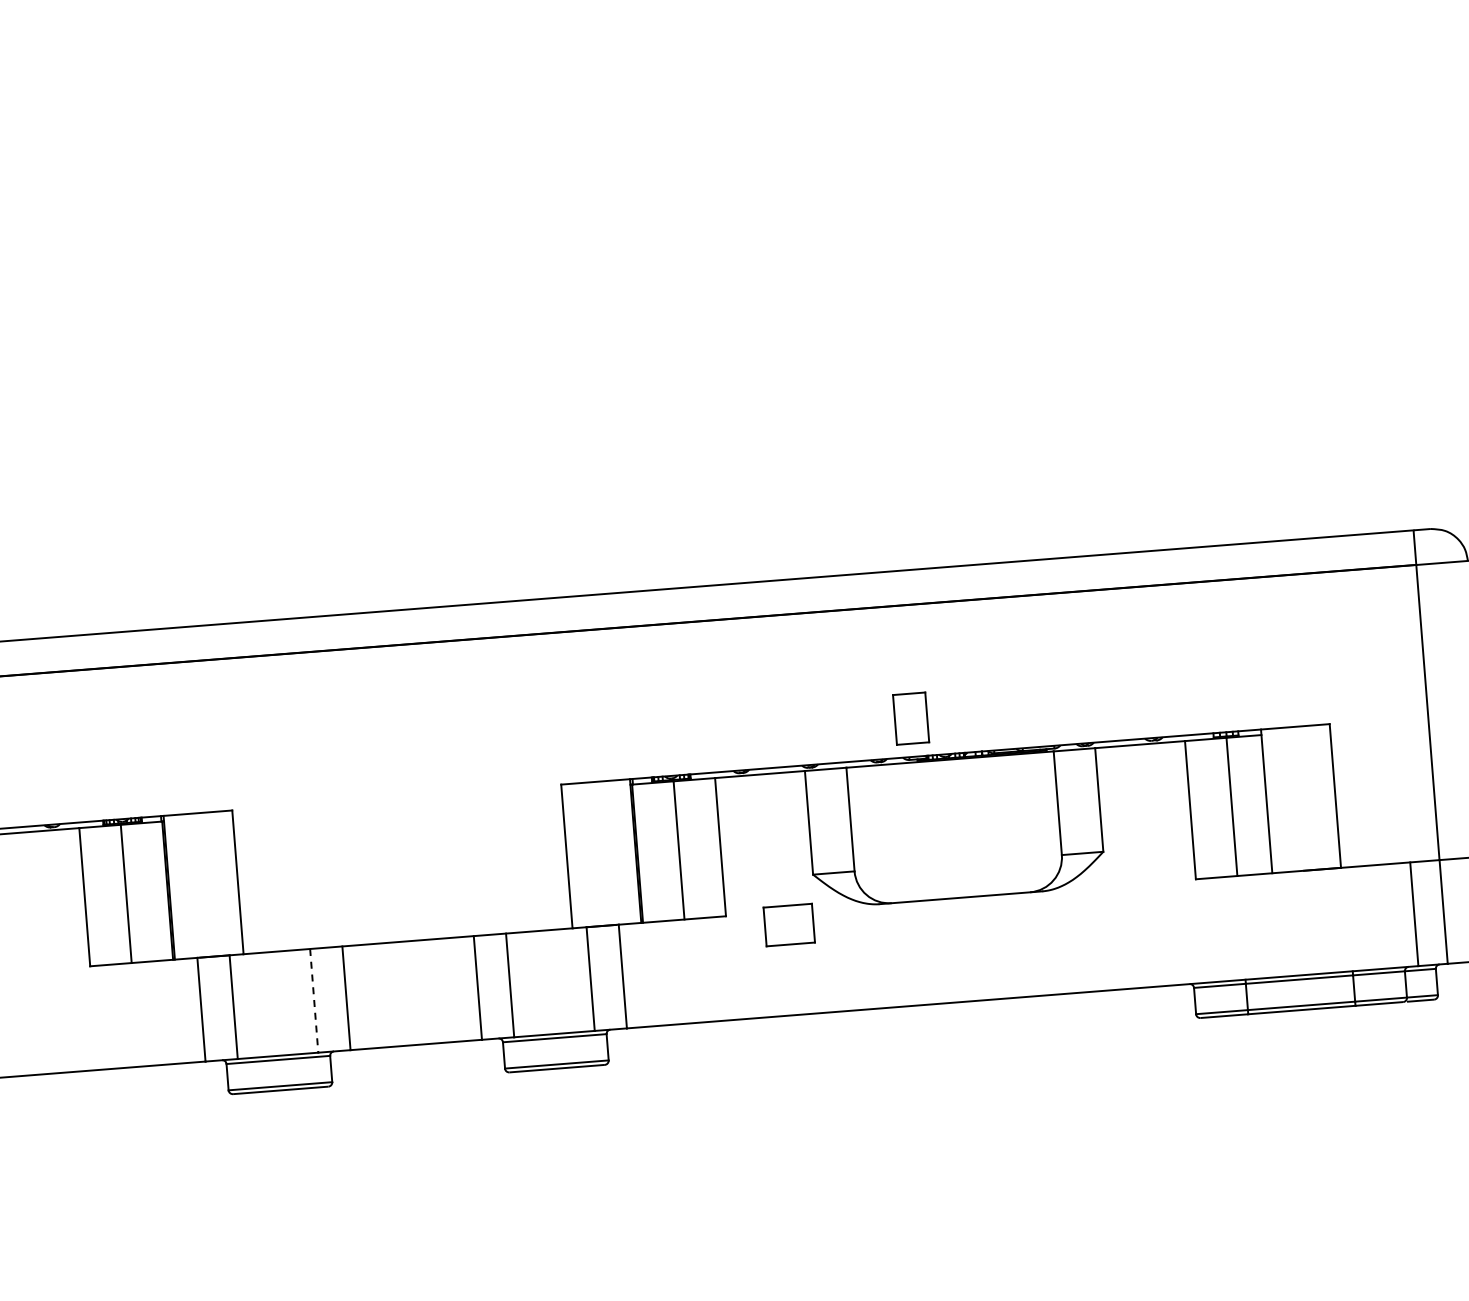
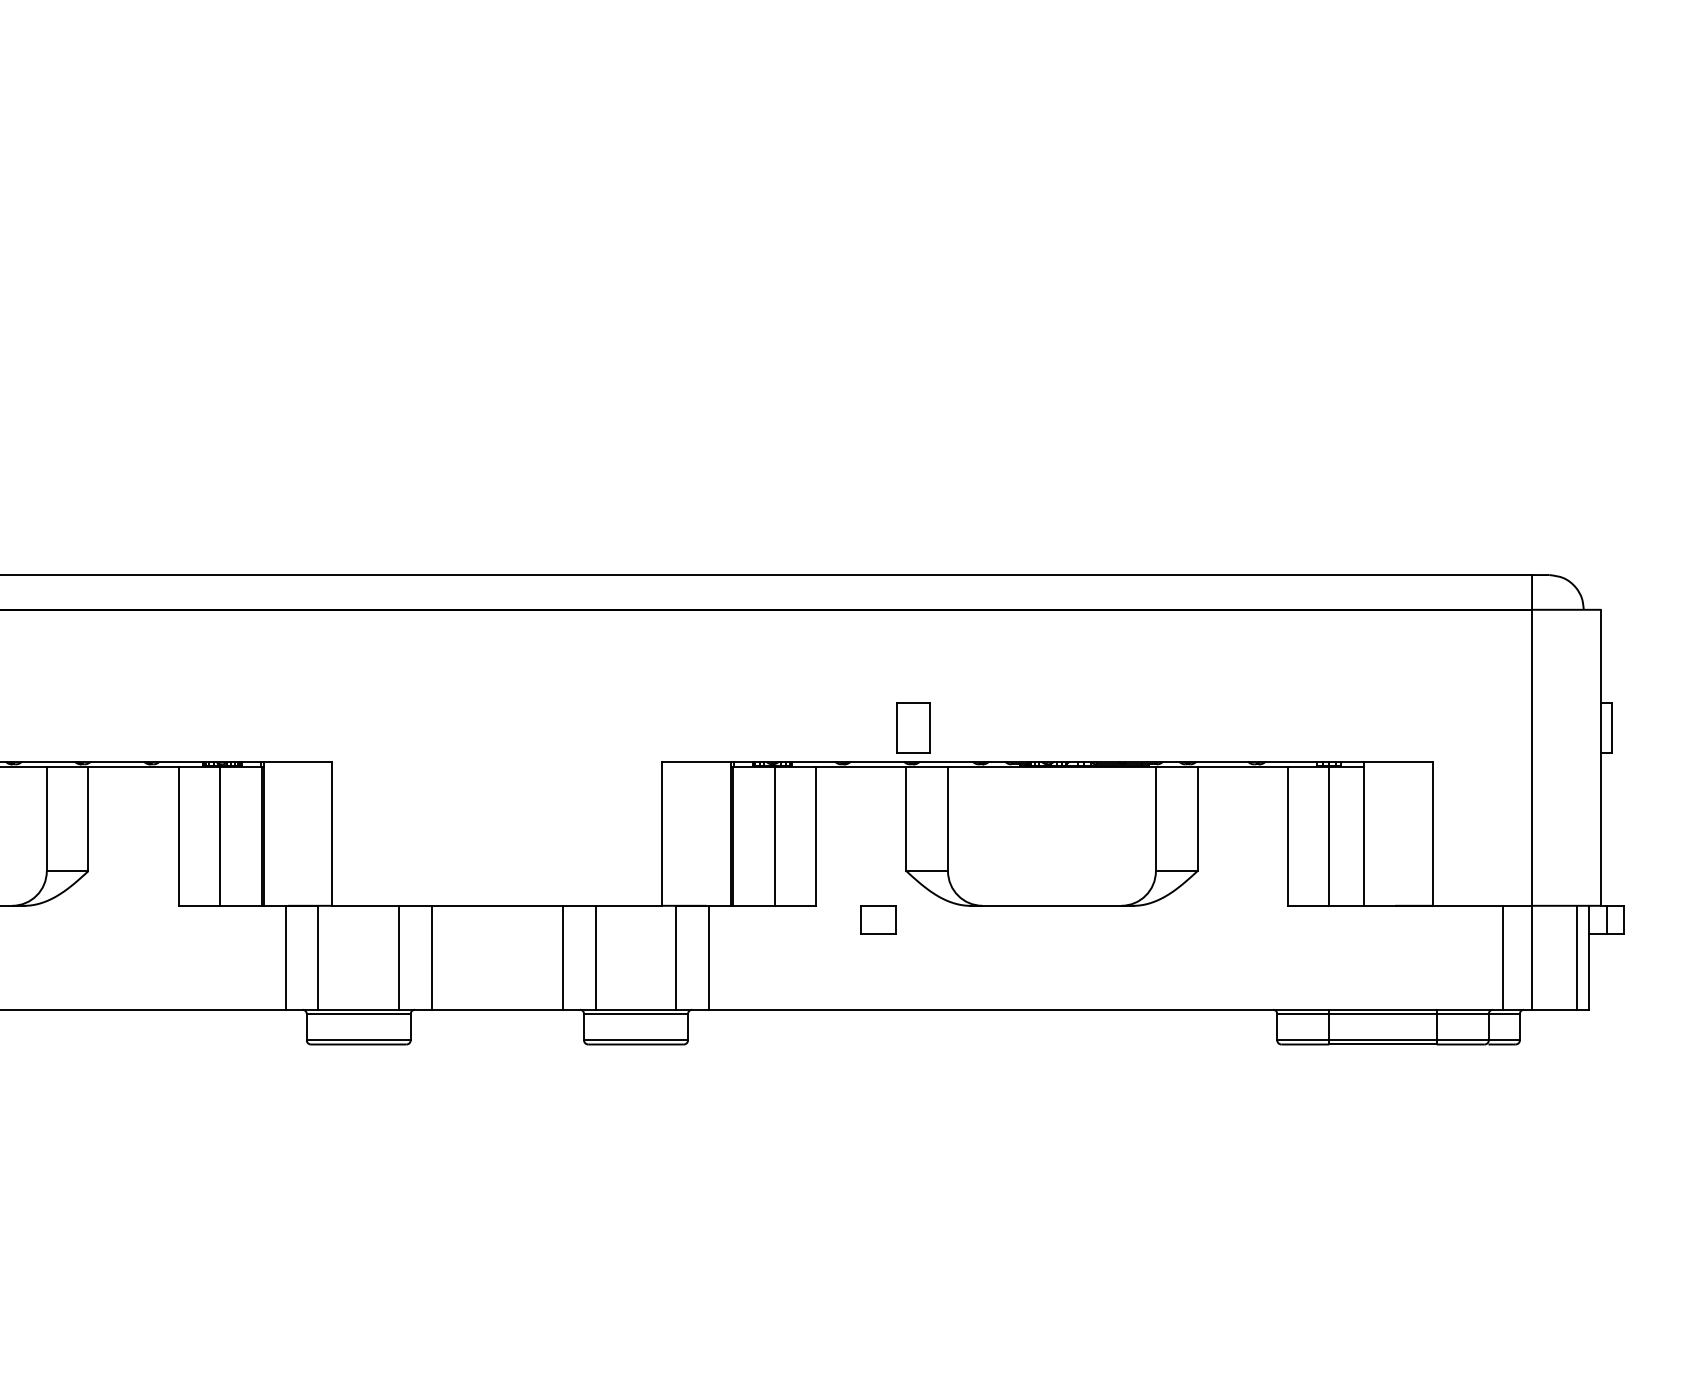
part: (911, 717) -> (913, 727), moved
part: (789, 925) -> (878, 919), size x0.71
line: (314, 1001) -> (399, 958), dashed -> solid

